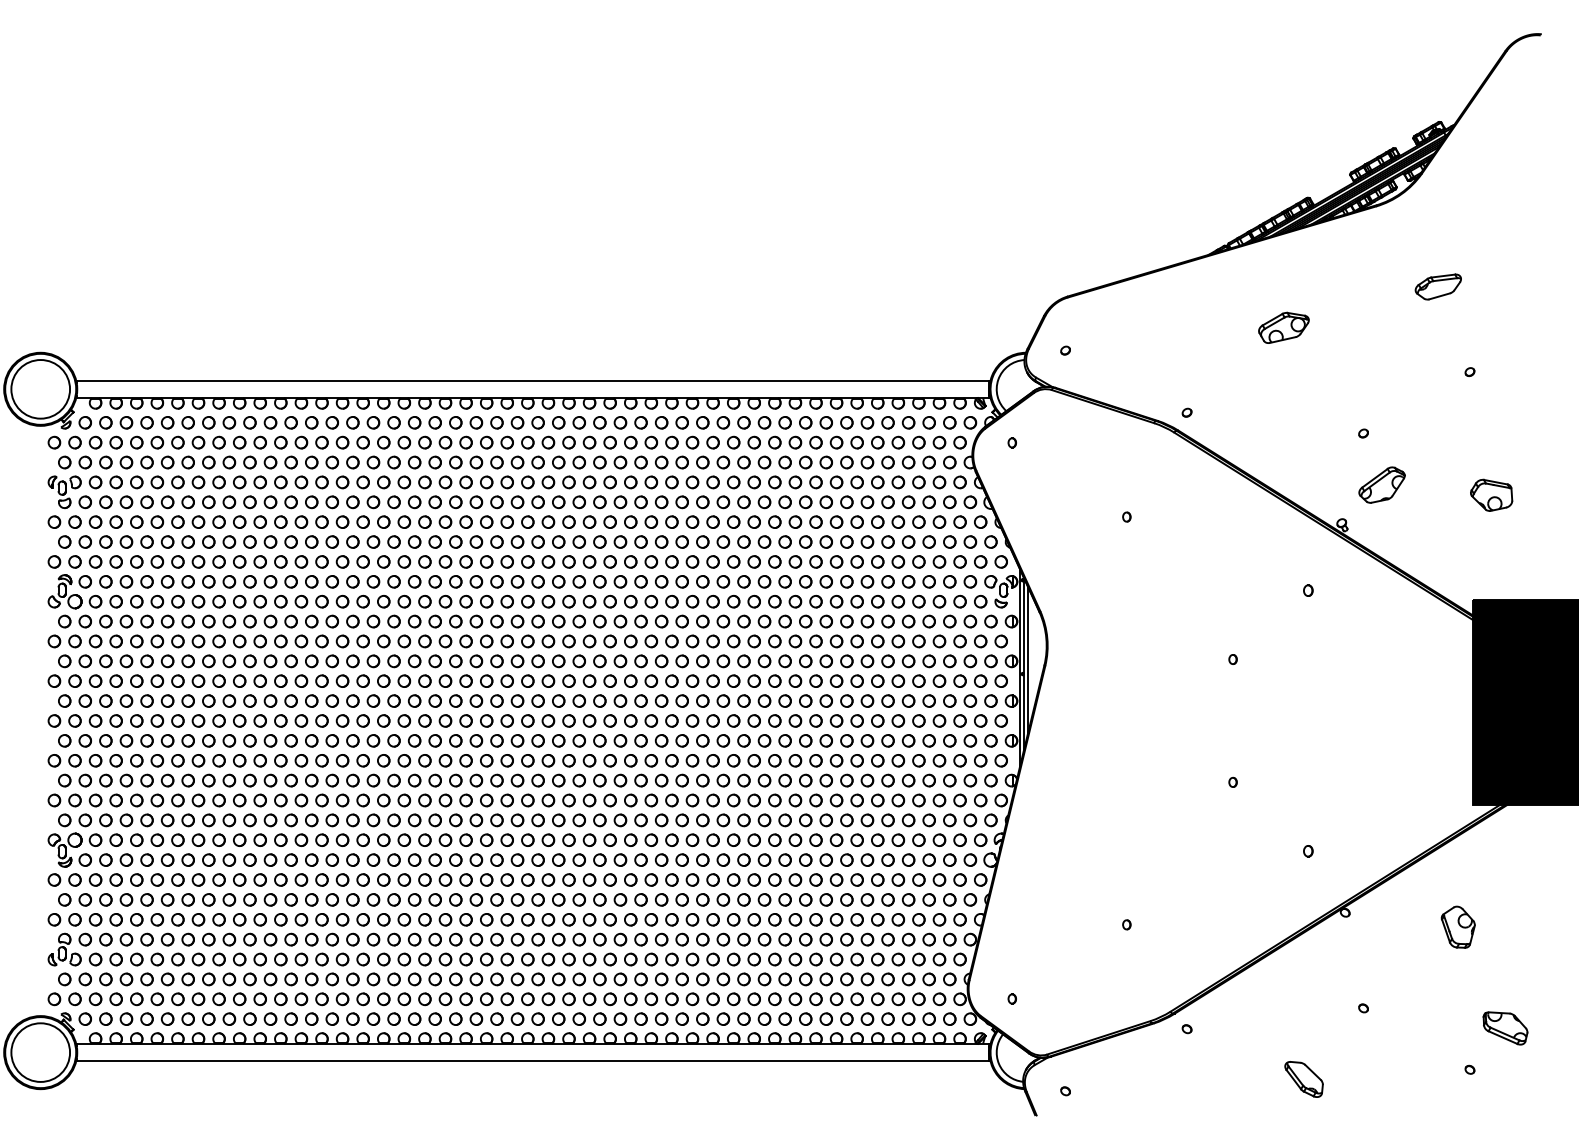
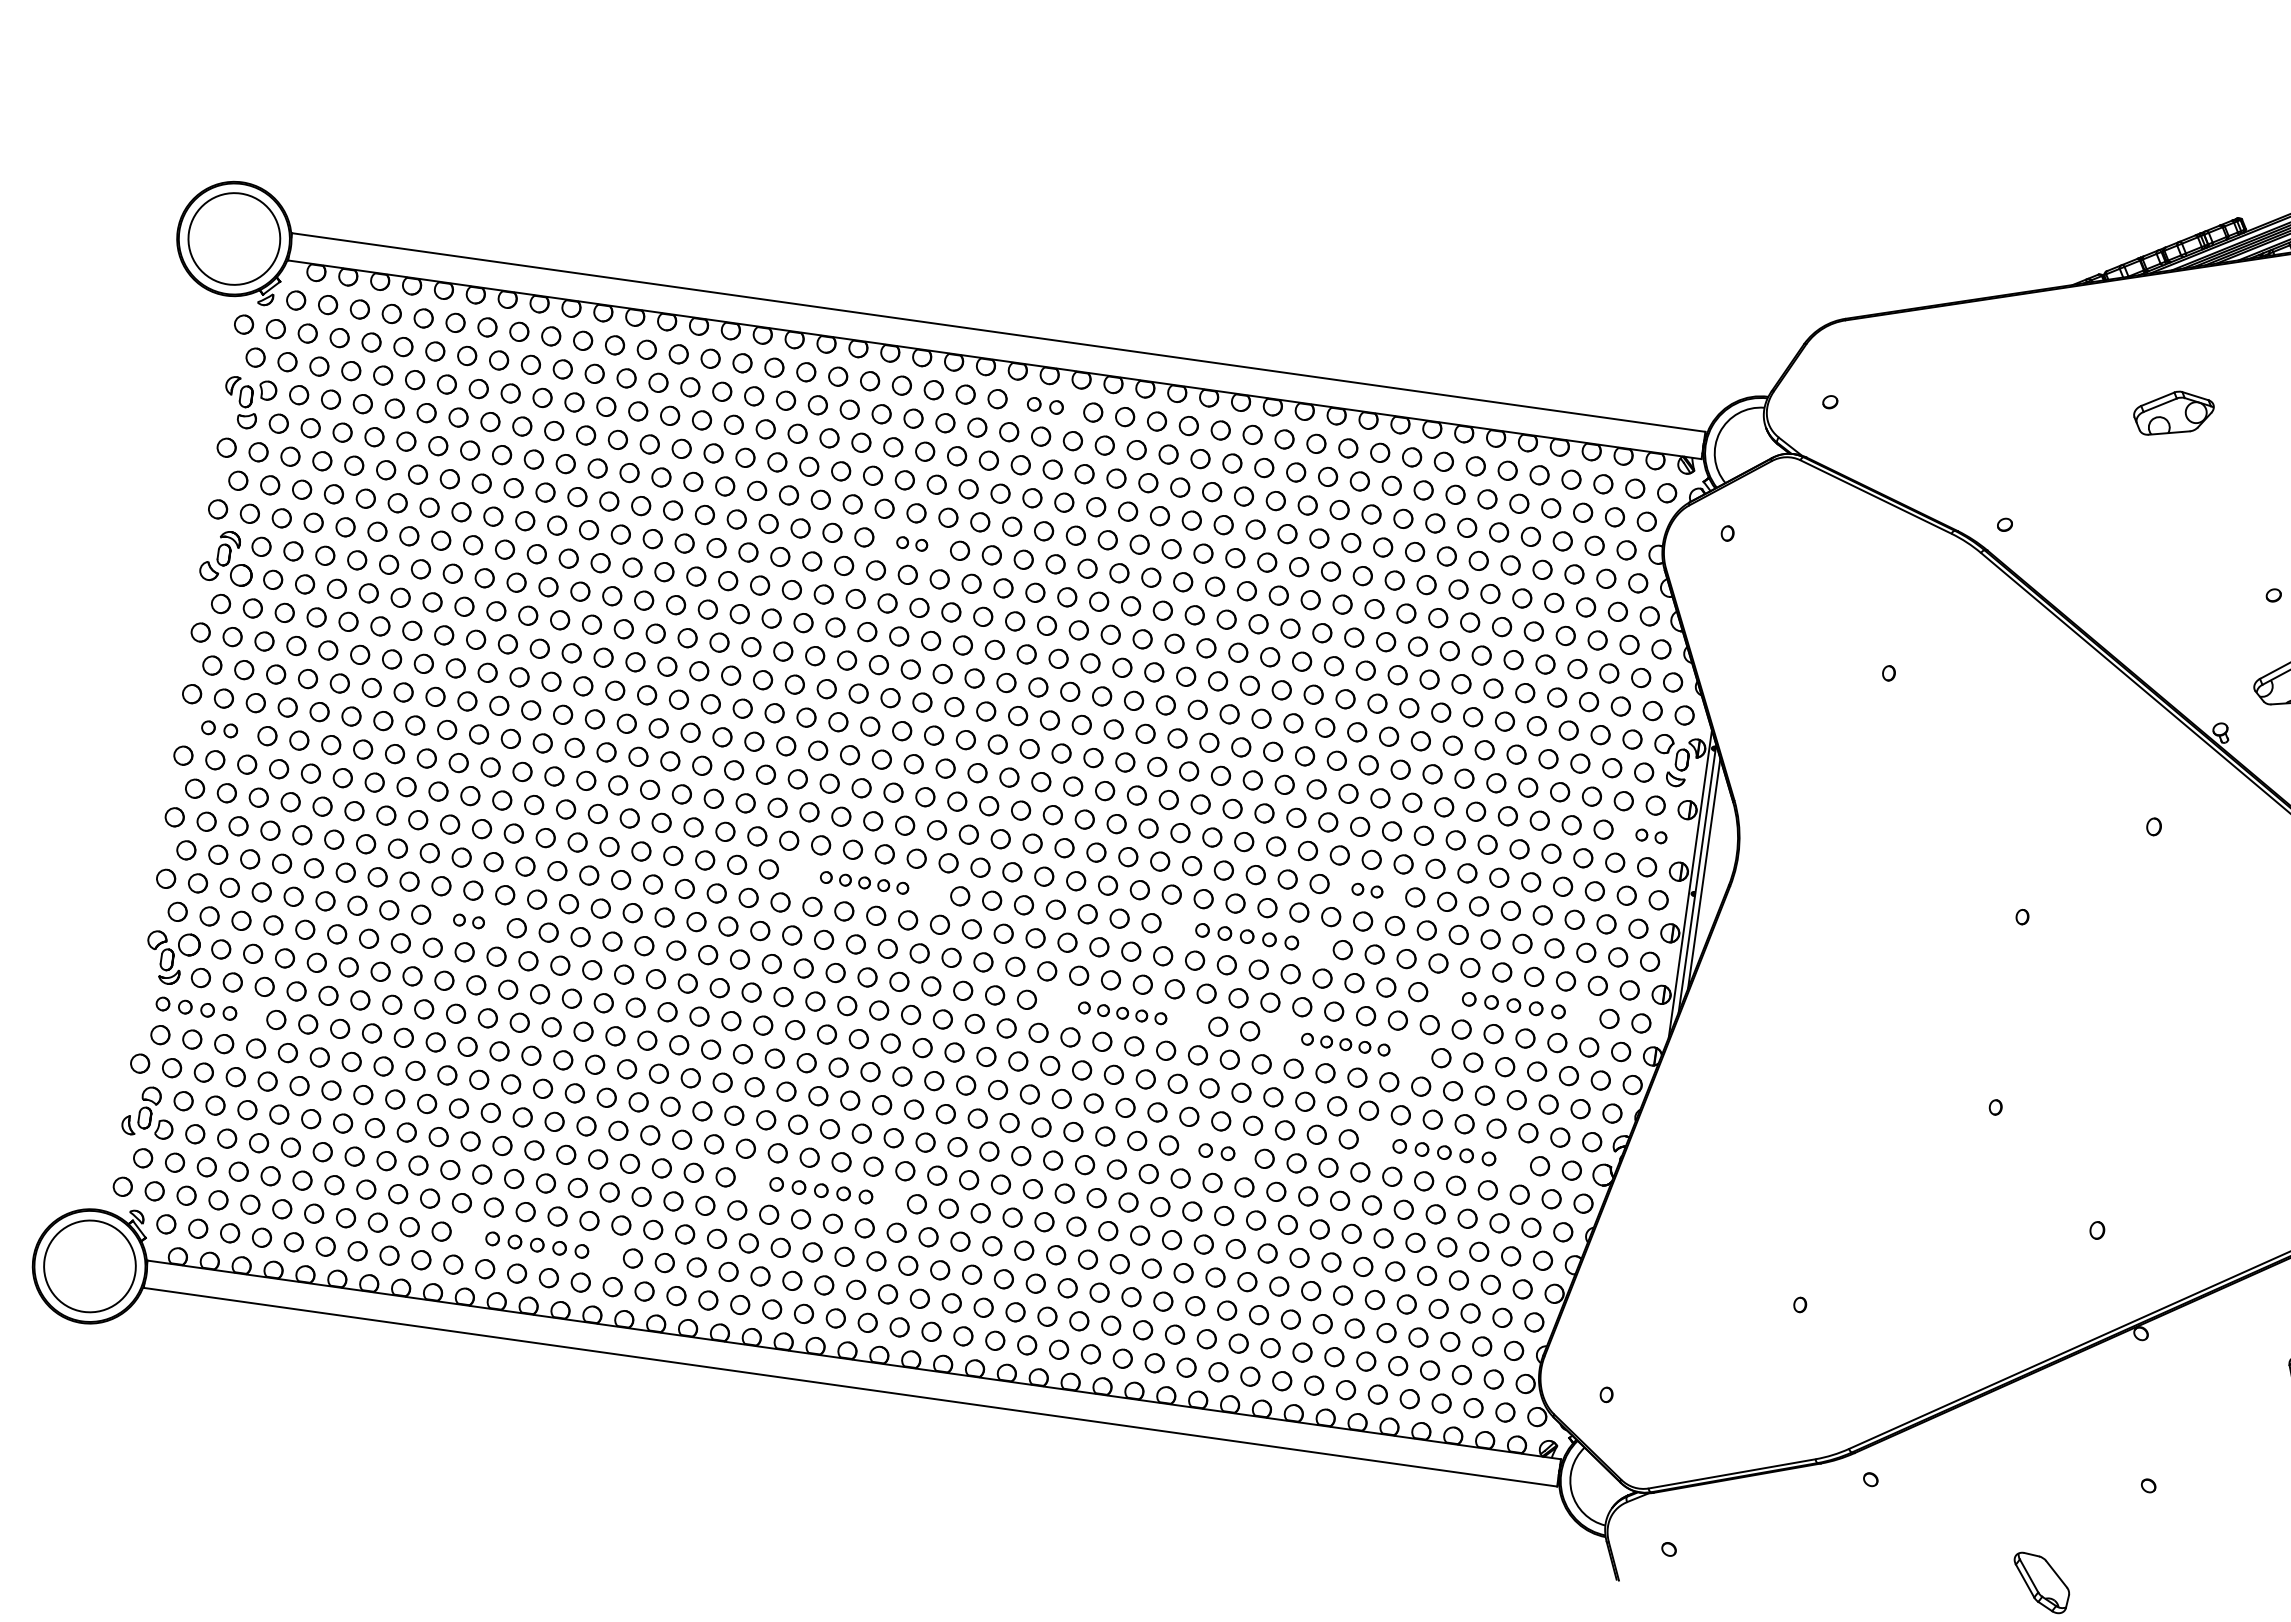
part: (568, 422) -> (1044, 405), size x0.7
part: (496, 521) -> (911, 542), size x0.6
part: (990, 641) -> (1650, 836), size x0.6
part: (74, 700) -> (218, 728), size x0.7
part: (815, 700) -> (1366, 889), size x0.6
part: (496, 740) -> (863, 882), size x0.6
part: (743, 740) -> (1246, 935), size x0.7
part: (918, 760) -> (1513, 1005), size x0.7
part: (249, 800) -> (468, 921), size x0.6
part: (671, 800) -> (1121, 1013), size x0.6
part: (815, 800) -> (1344, 1044), size x0.6
part: (887, 859) -> (1443, 1151), size x0.7
part: (84, 879) -> (195, 1007), size x0.7
part: (743, 879) -> (1216, 1151), size x0.7
part: (496, 939) -> (820, 1190), size x0.7
part: (321, 999) -> (536, 1245), size x0.7

